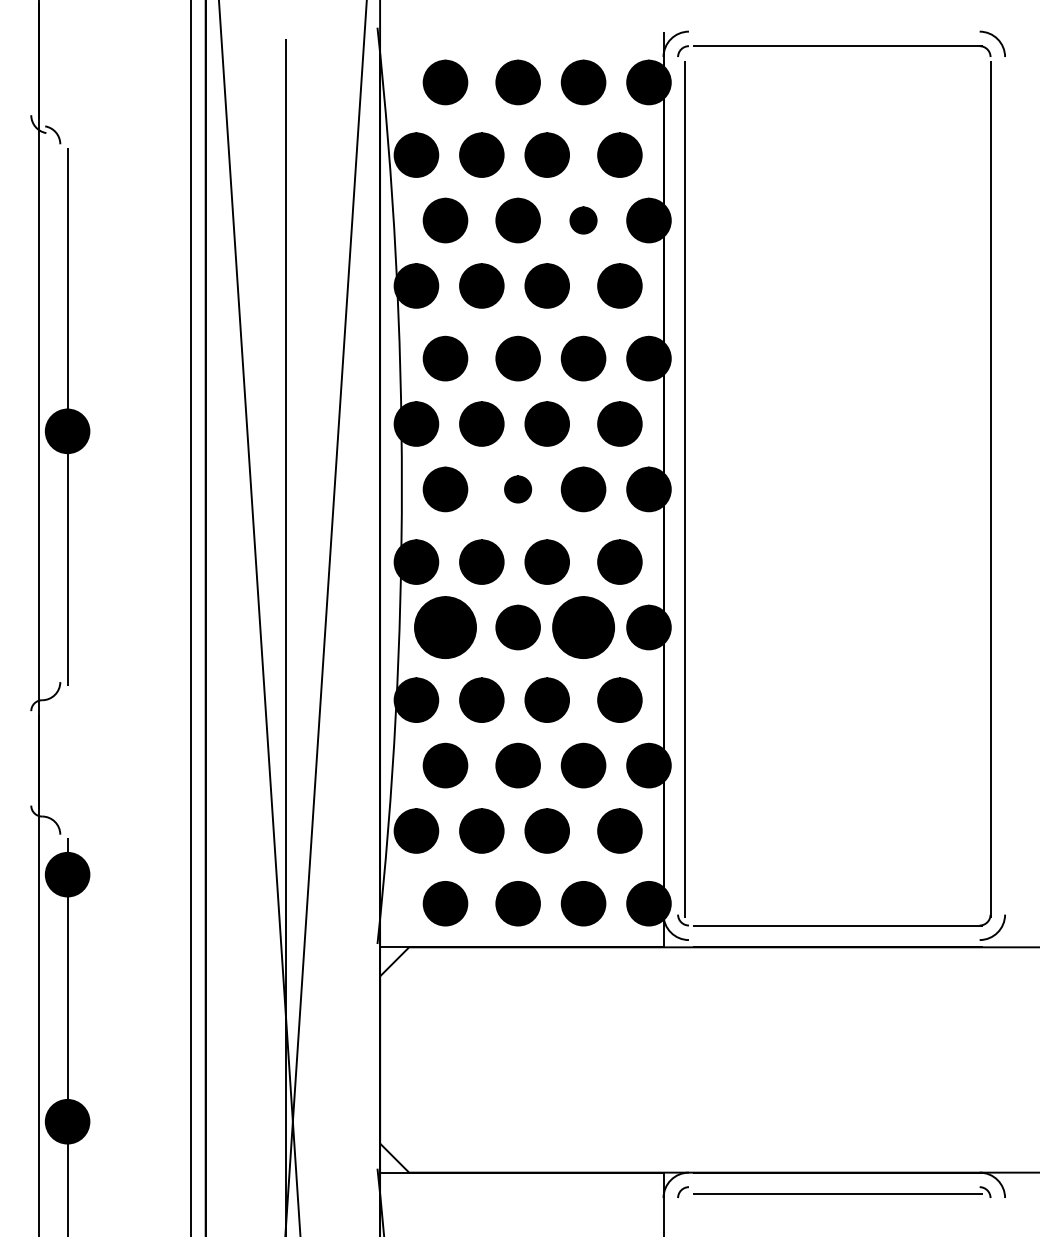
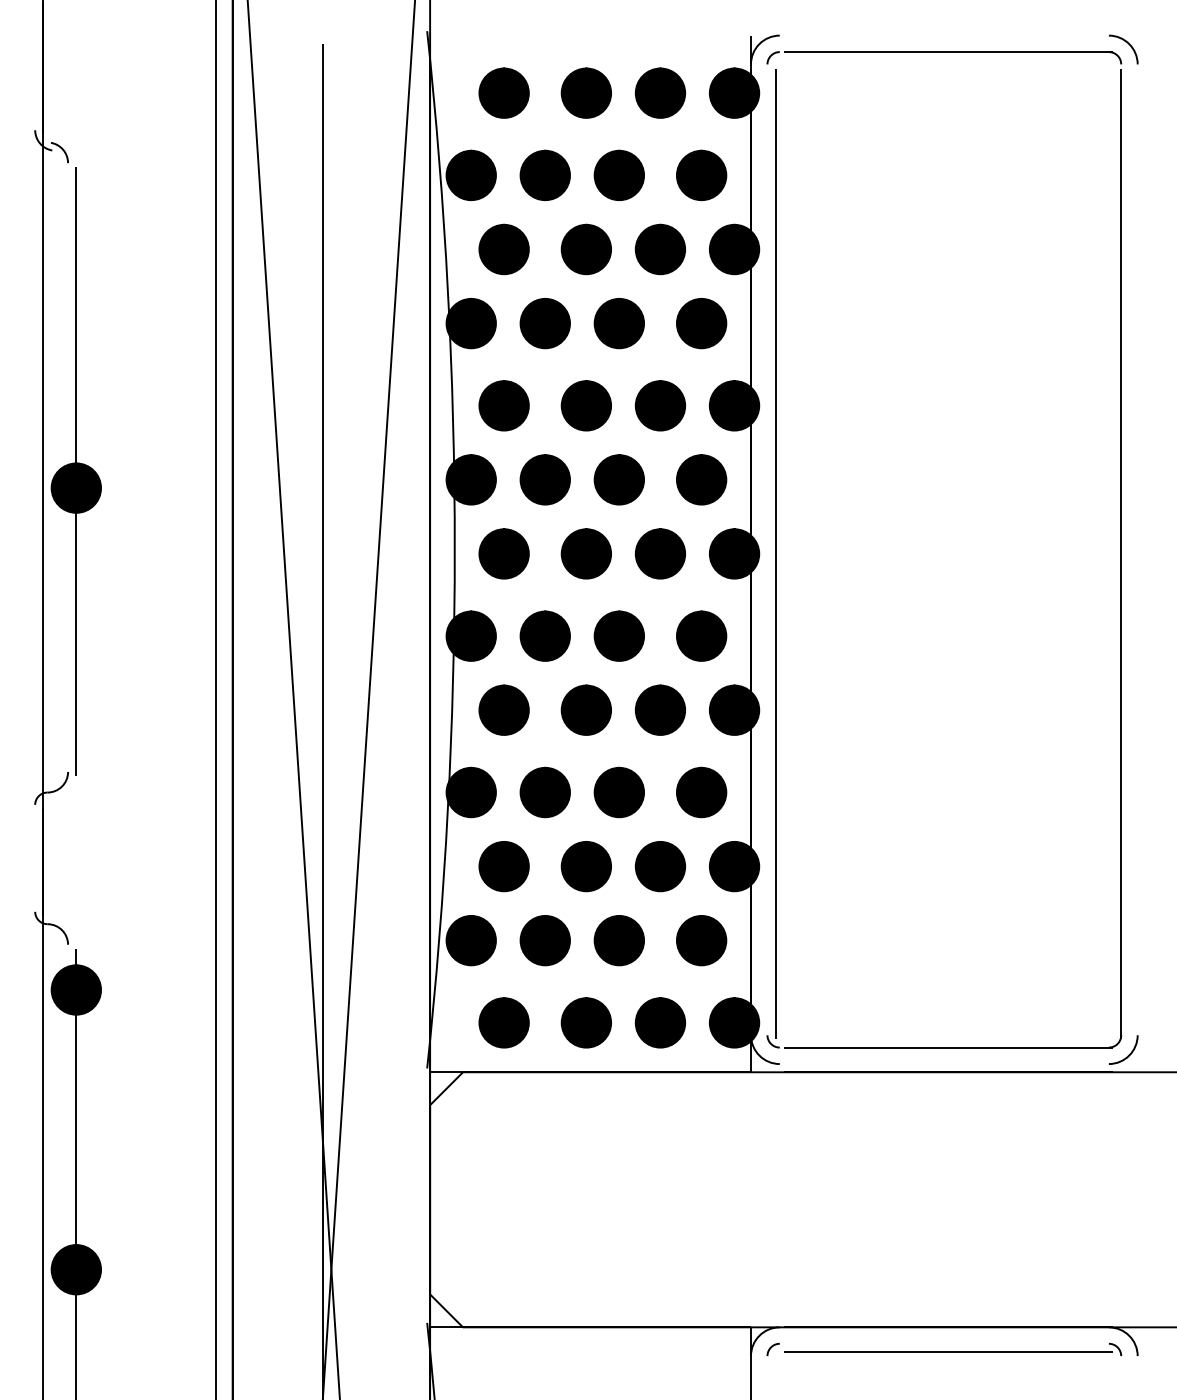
part: (583, 220) -> (660, 249), size x1.67
part: (517, 489) -> (585, 553), size x1.67
part: (445, 627) -> (504, 710), size x0.71
part: (583, 627) -> (660, 710), size x0.71

